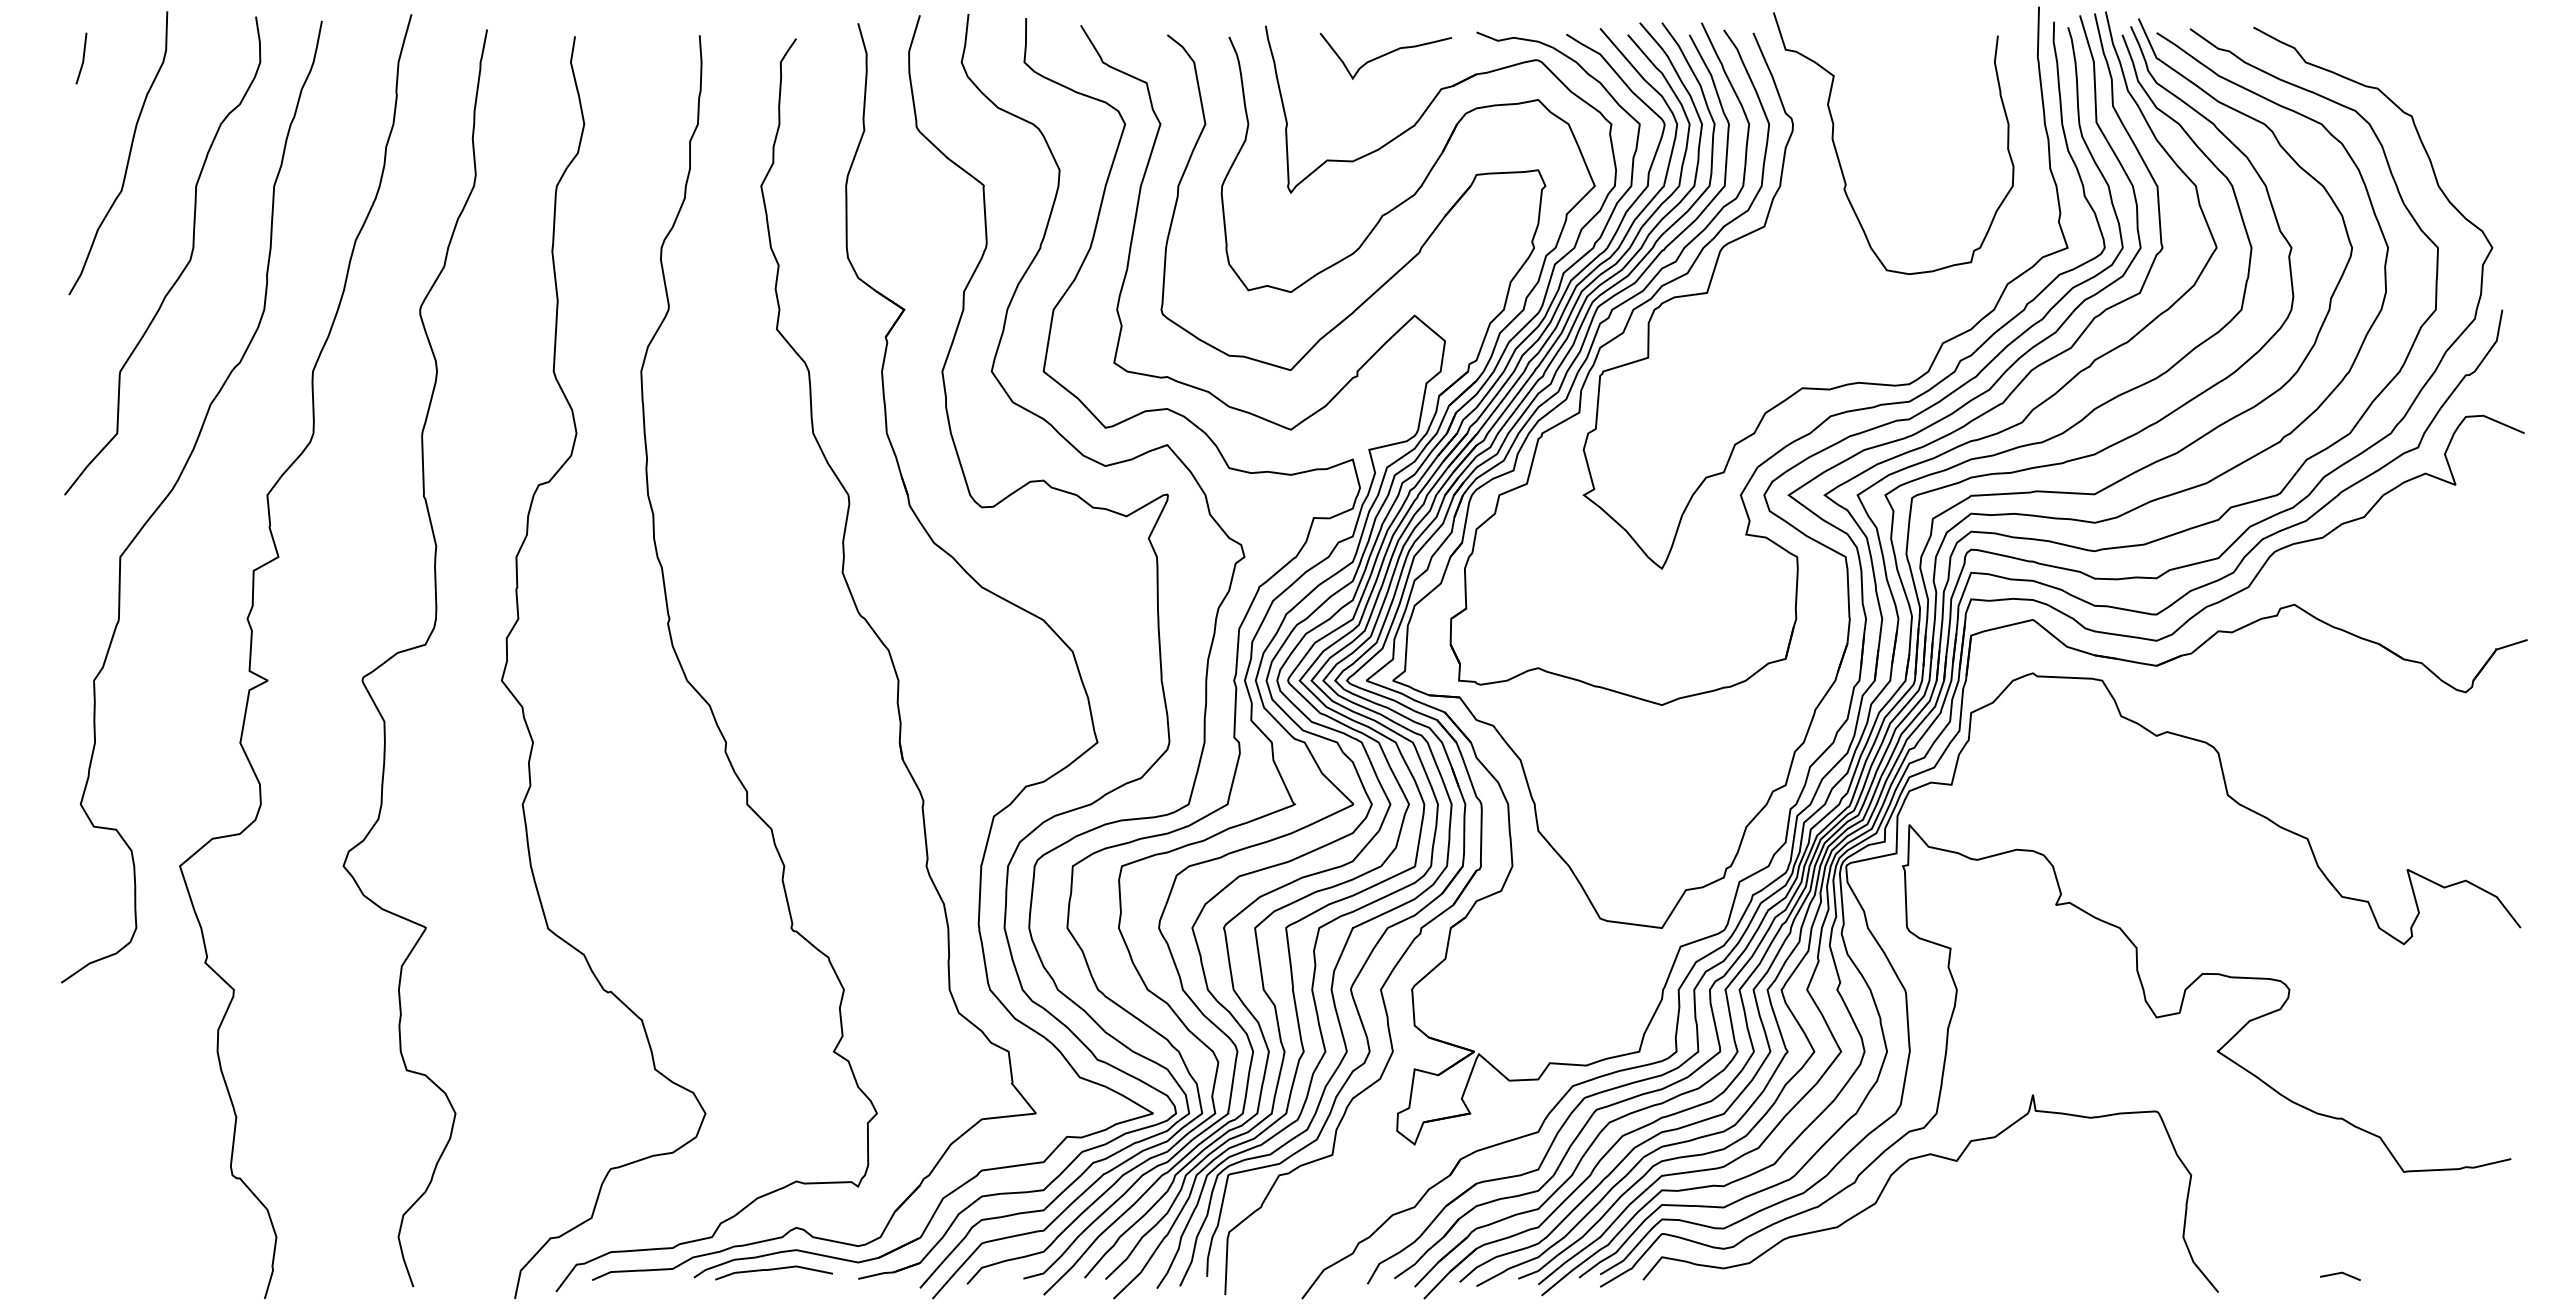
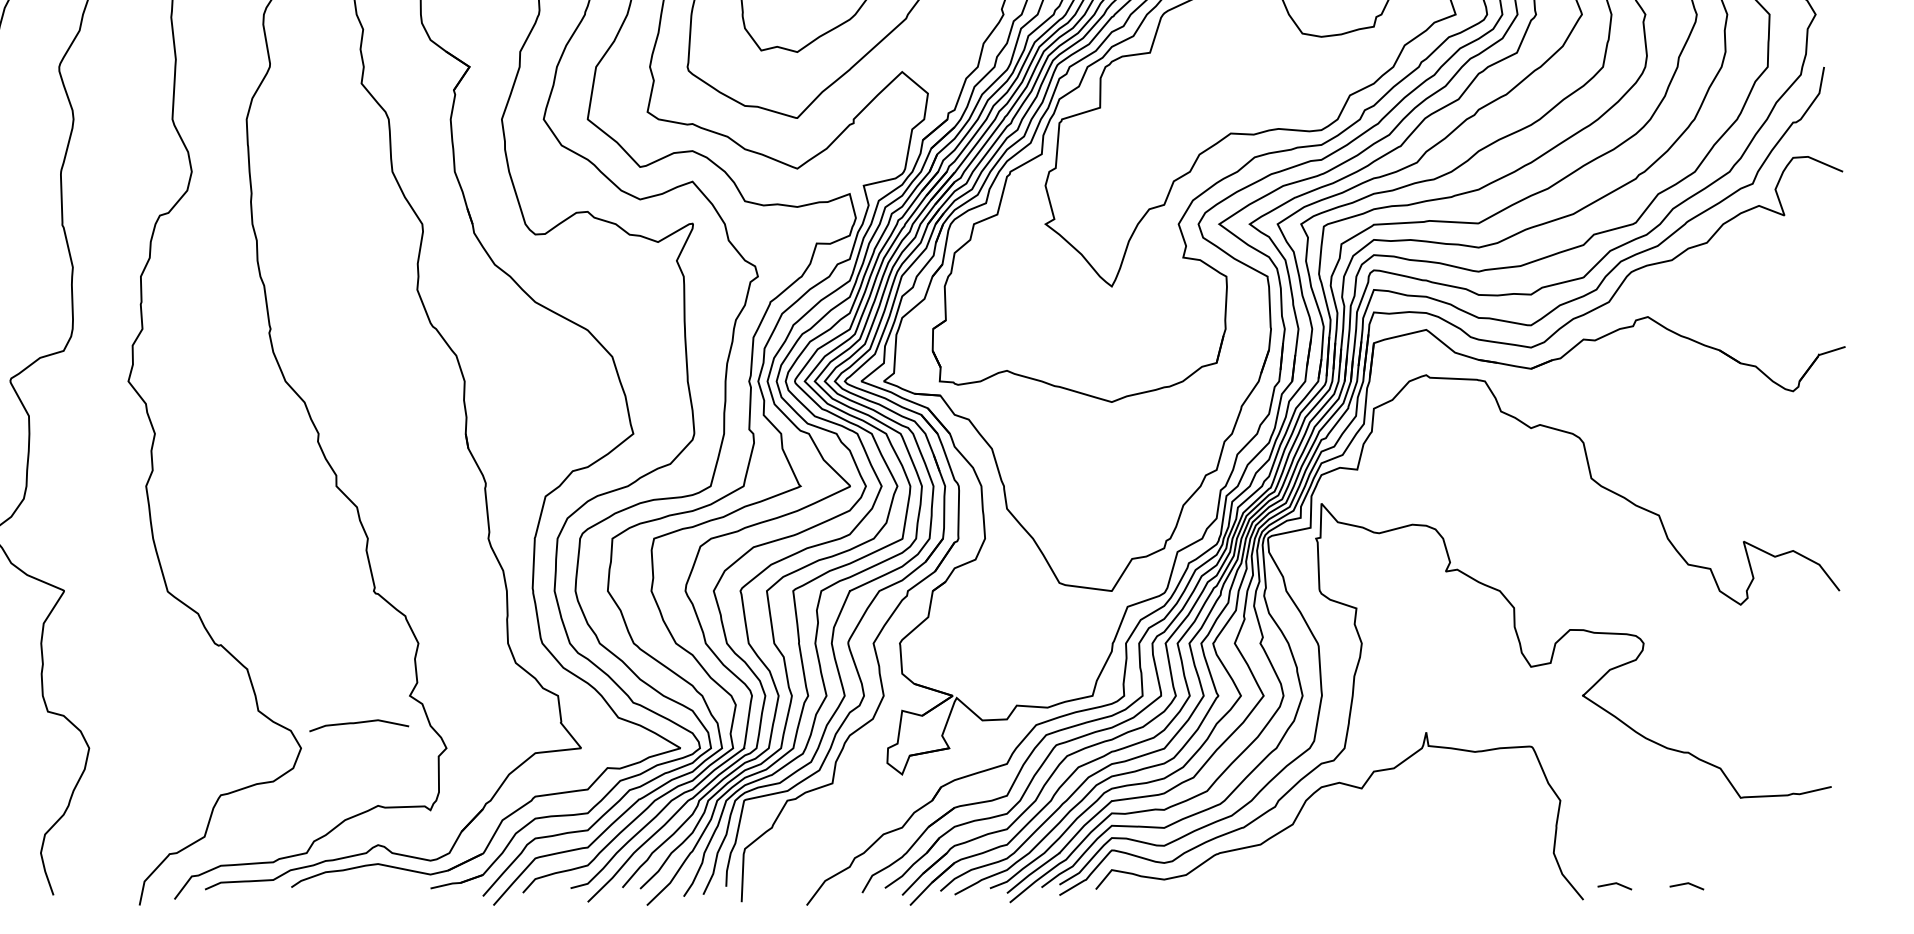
curve: (773, 1270) -> (358, 723), moved
line: (2254, 1274) -> (1614, 884), added

